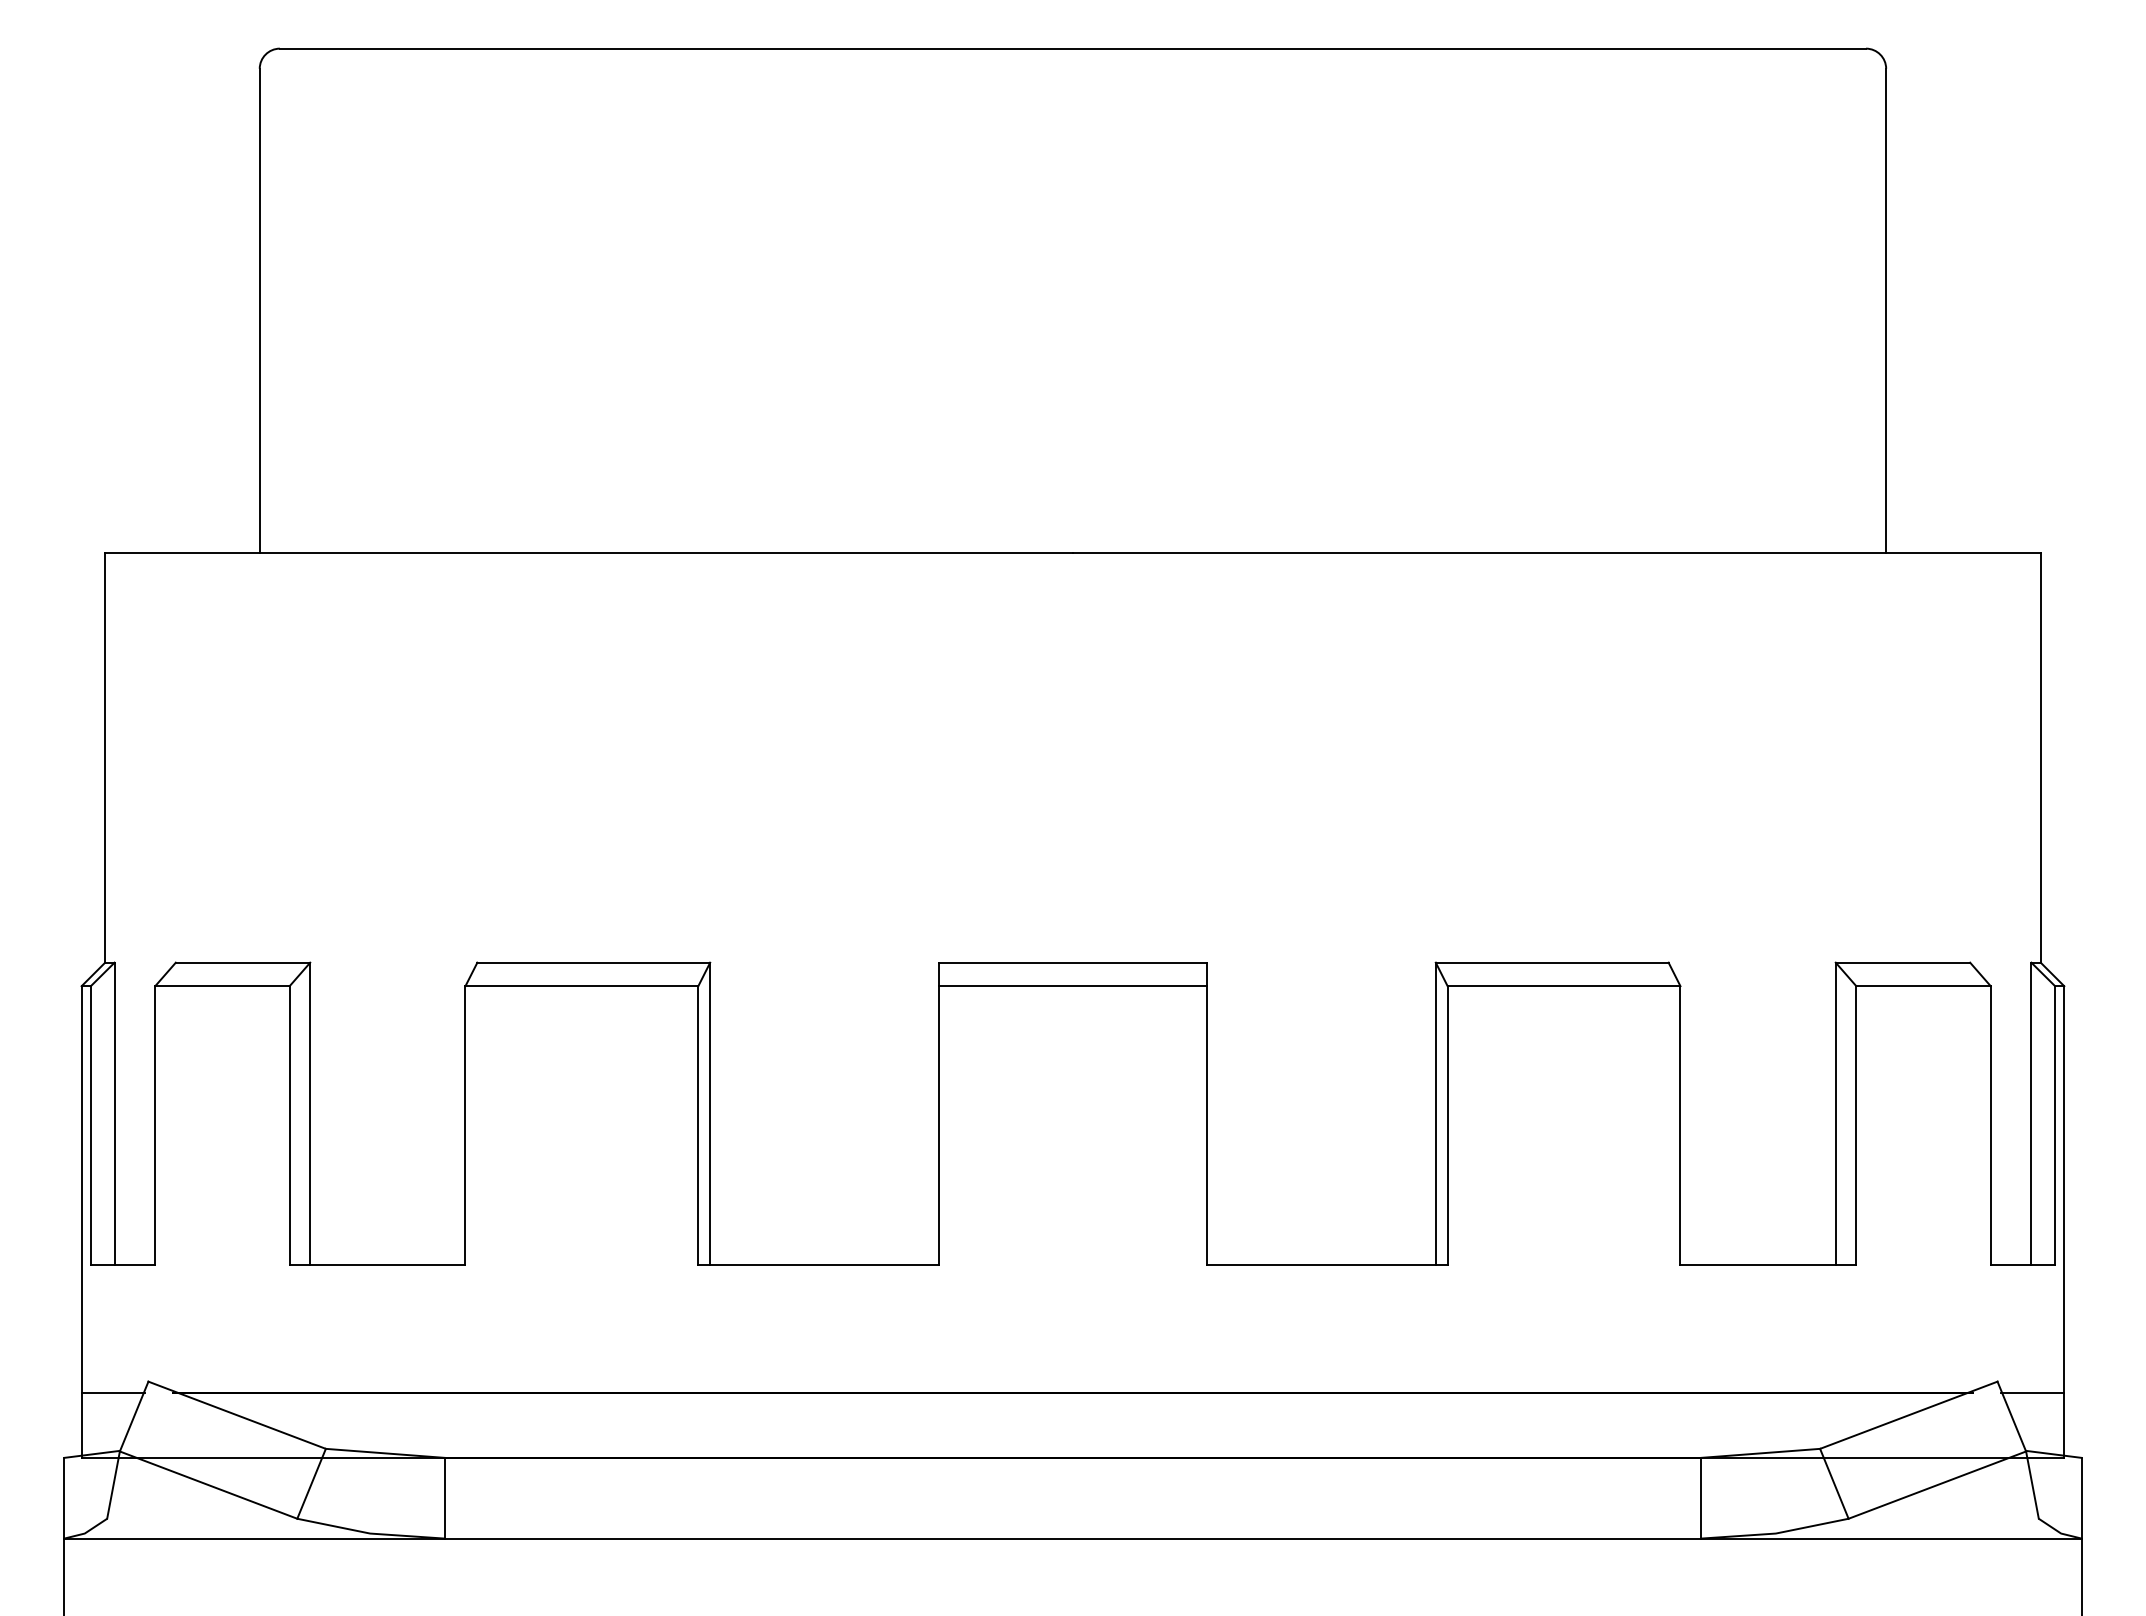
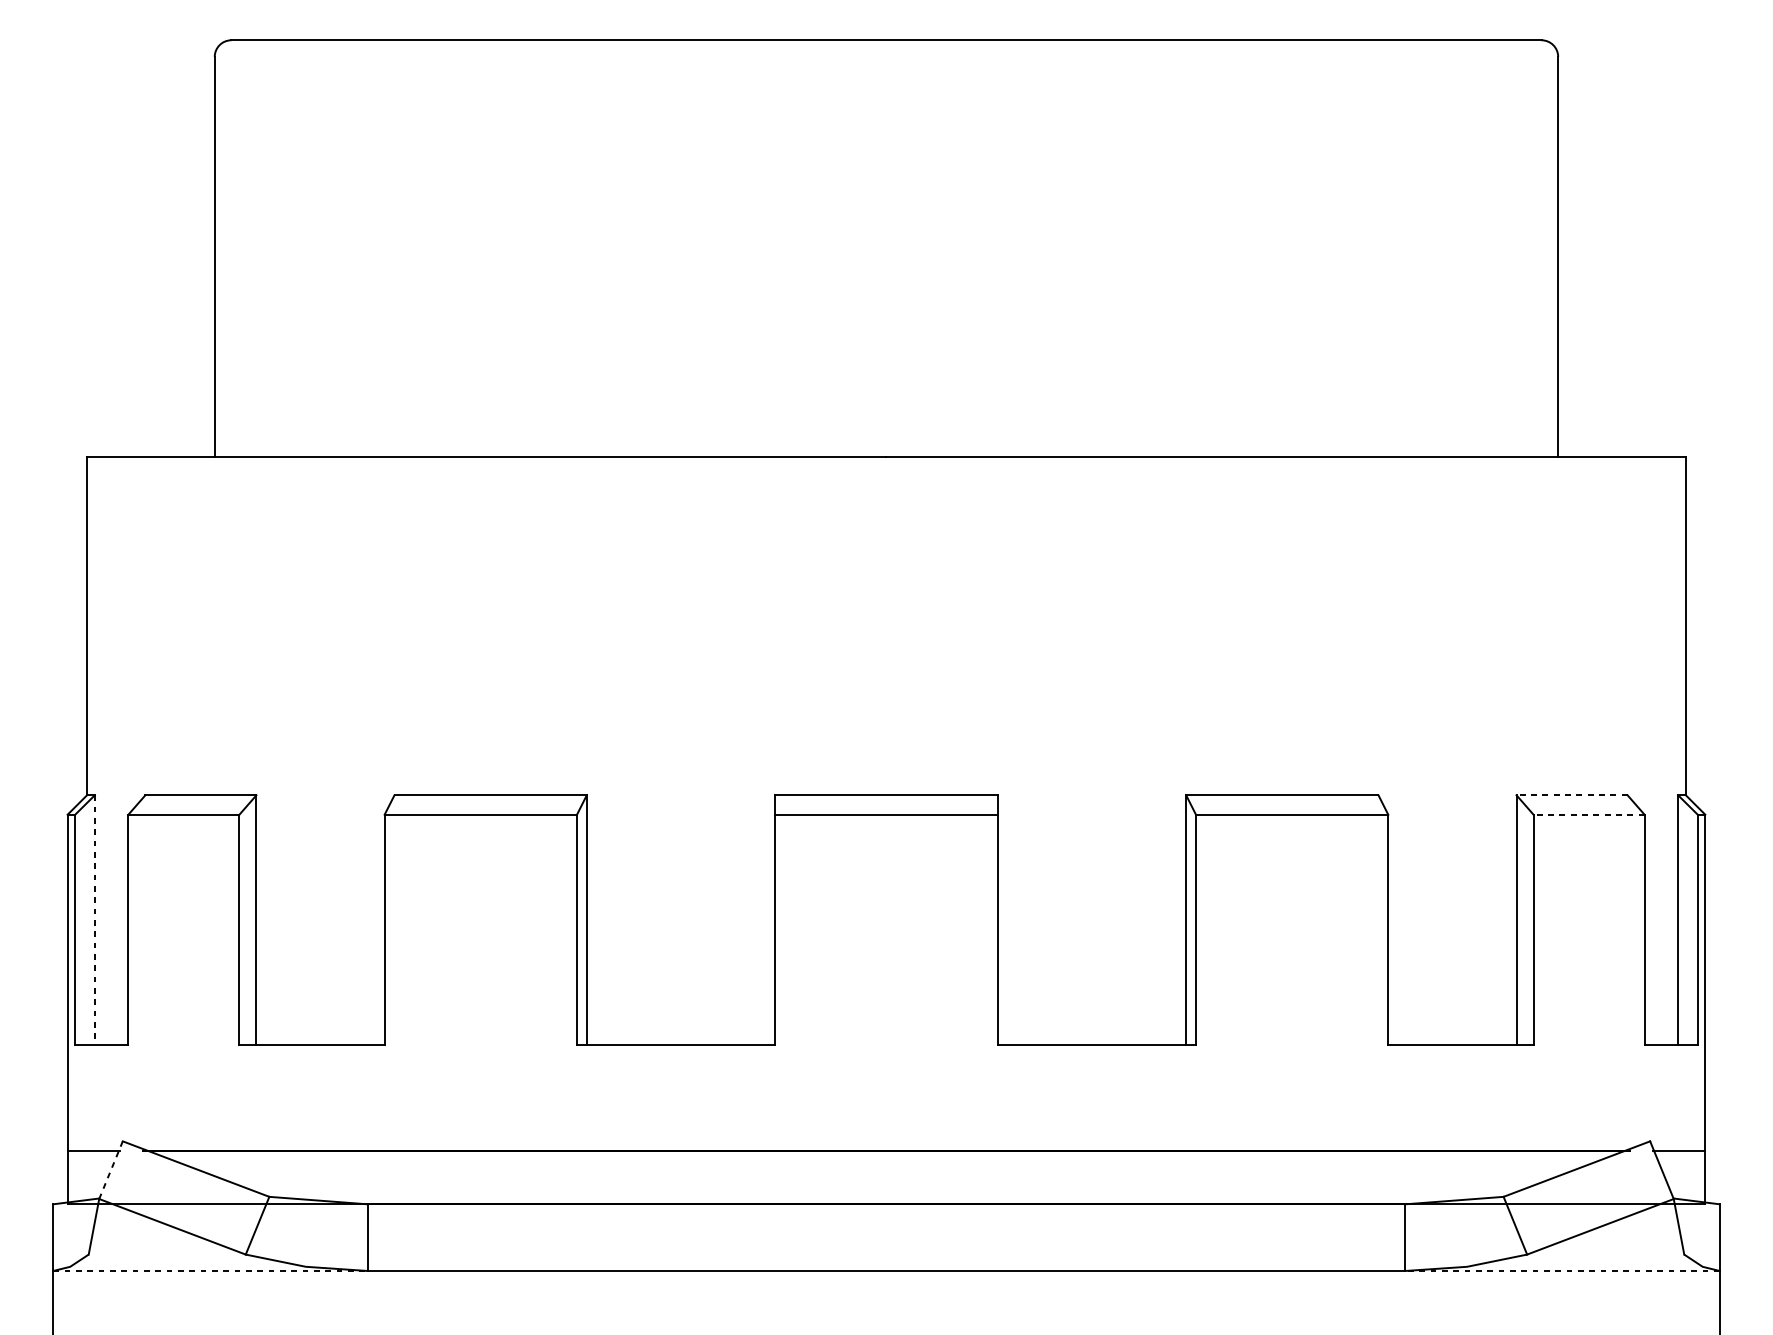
line: (1902, 962) -> (1571, 795), solid -> dashed
line: (1923, 986) -> (1589, 814), solid -> dashed
line: (114, 1114) -> (94, 920), solid -> dashed
line: (134, 1416) -> (111, 1170), solid -> dashed
line: (255, 1538) -> (211, 1270), solid -> dashed
line: (1890, 1538) -> (1561, 1270), solid -> dashed

